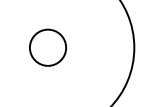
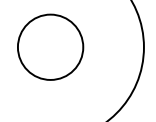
circle: (47, 47) -> (50, 46), size x1.67

